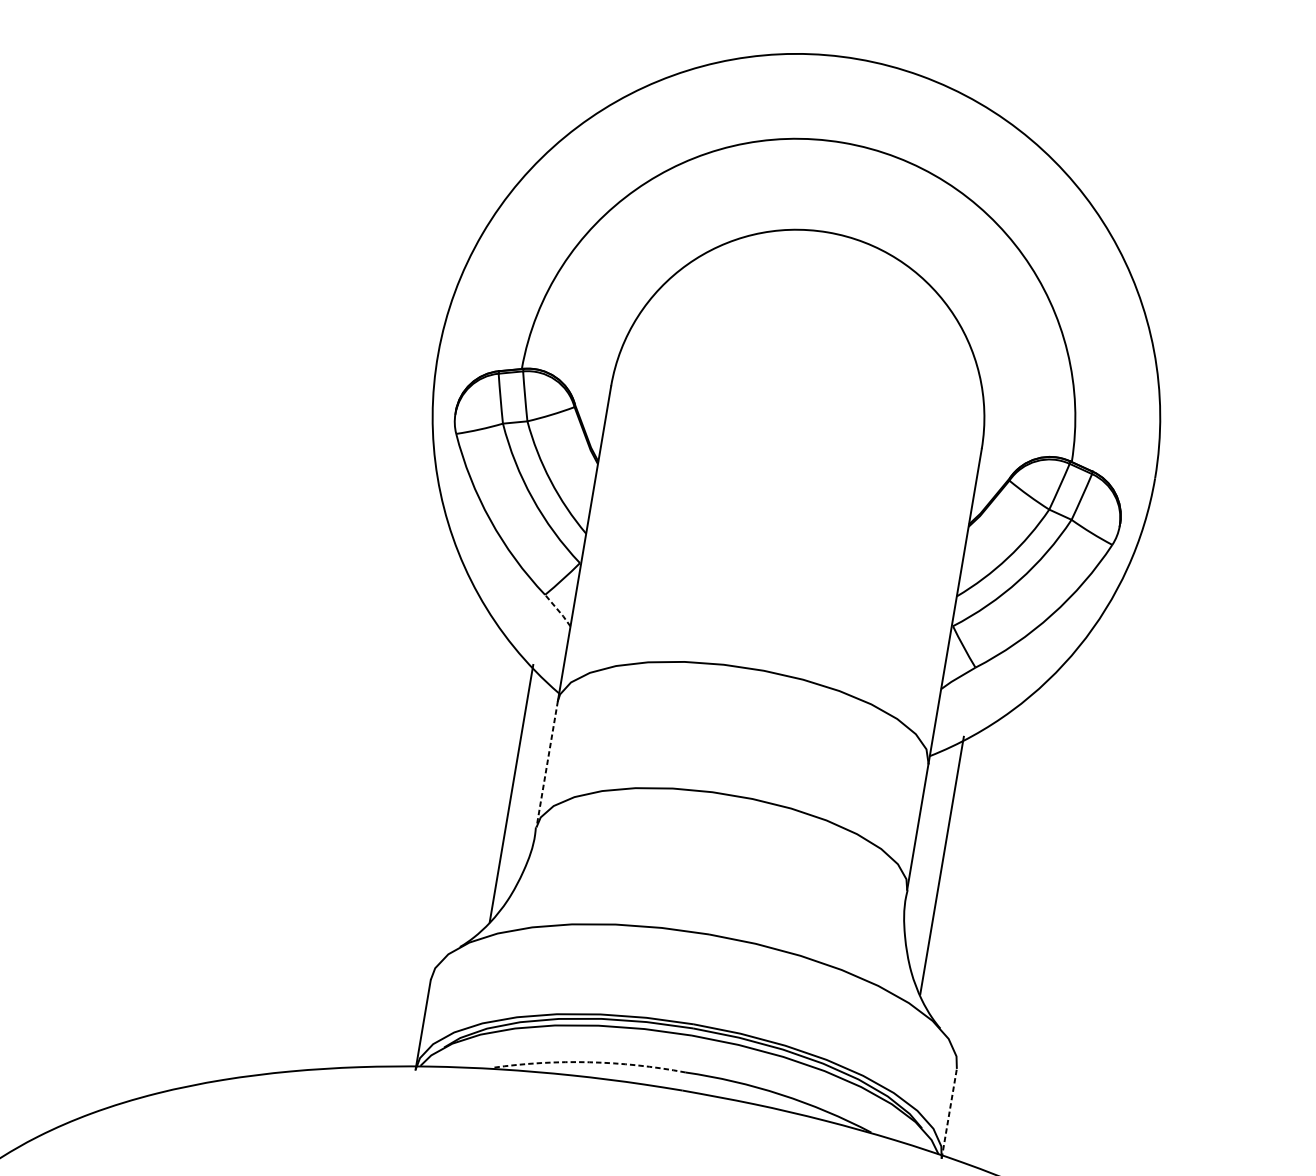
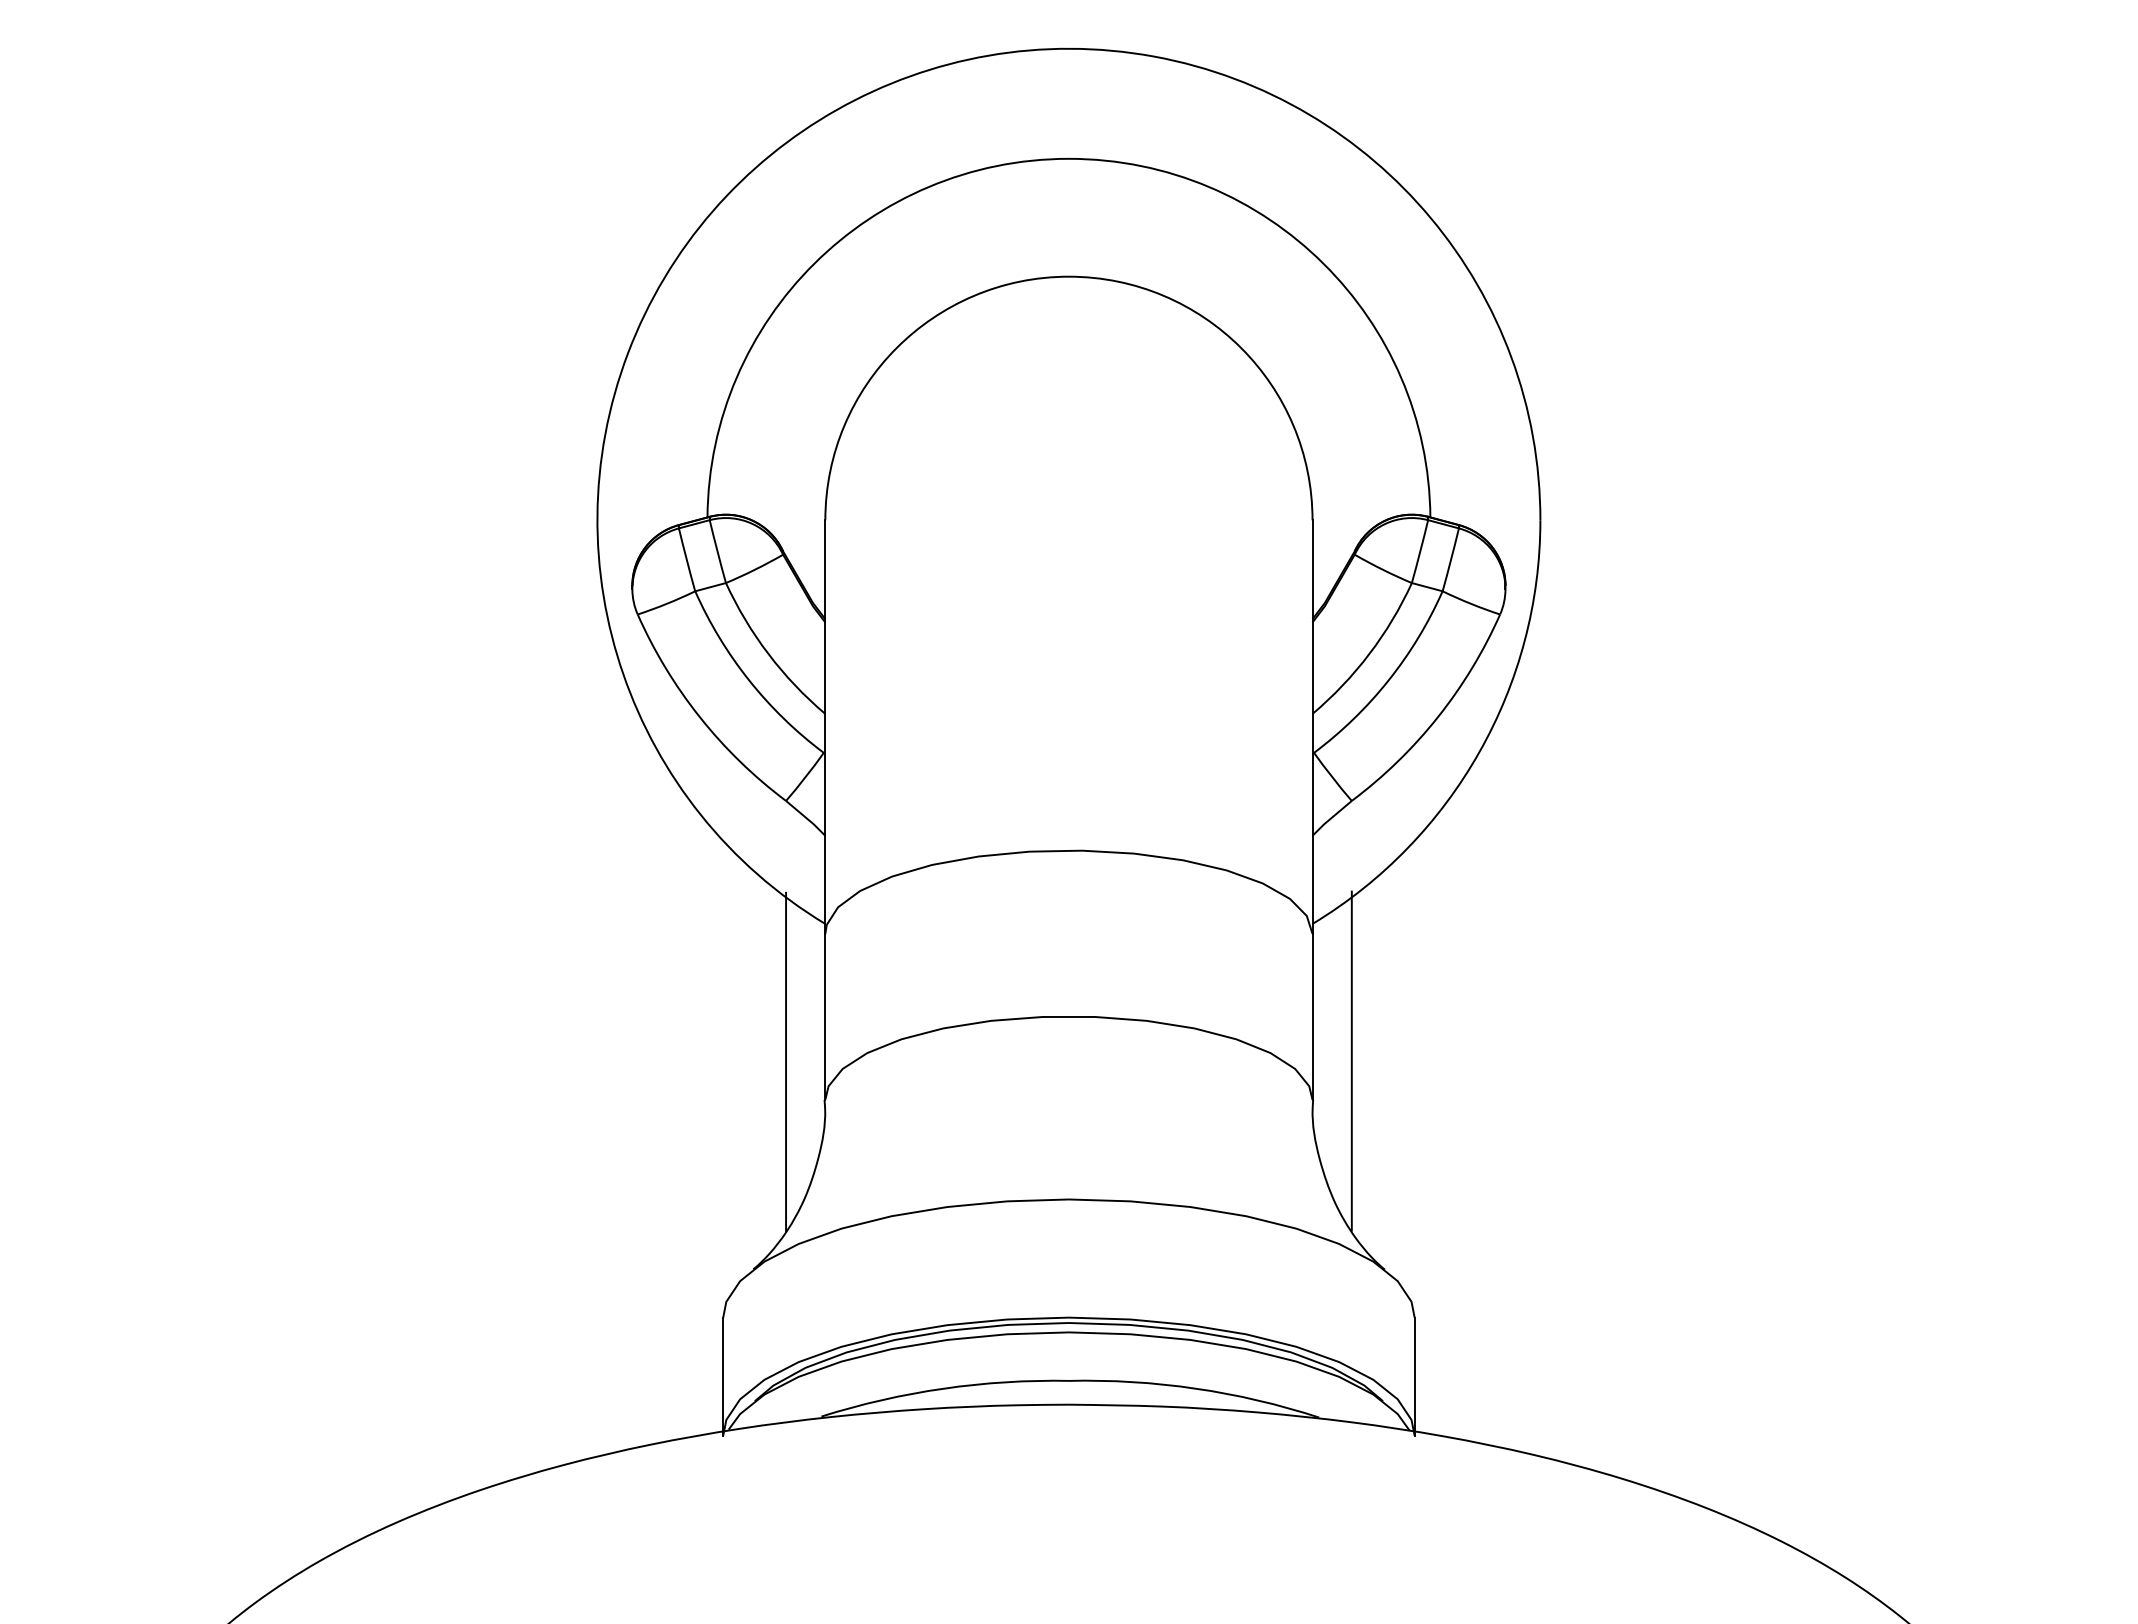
line: (558, 610) -> (806, 818), dashed -> solid
line: (547, 763) -> (825, 1016), dashed -> solid
arc: (589, 1062) -> (943, 1388), dashed -> solid
line: (949, 1113) -> (1414, 1376), dashed -> solid

